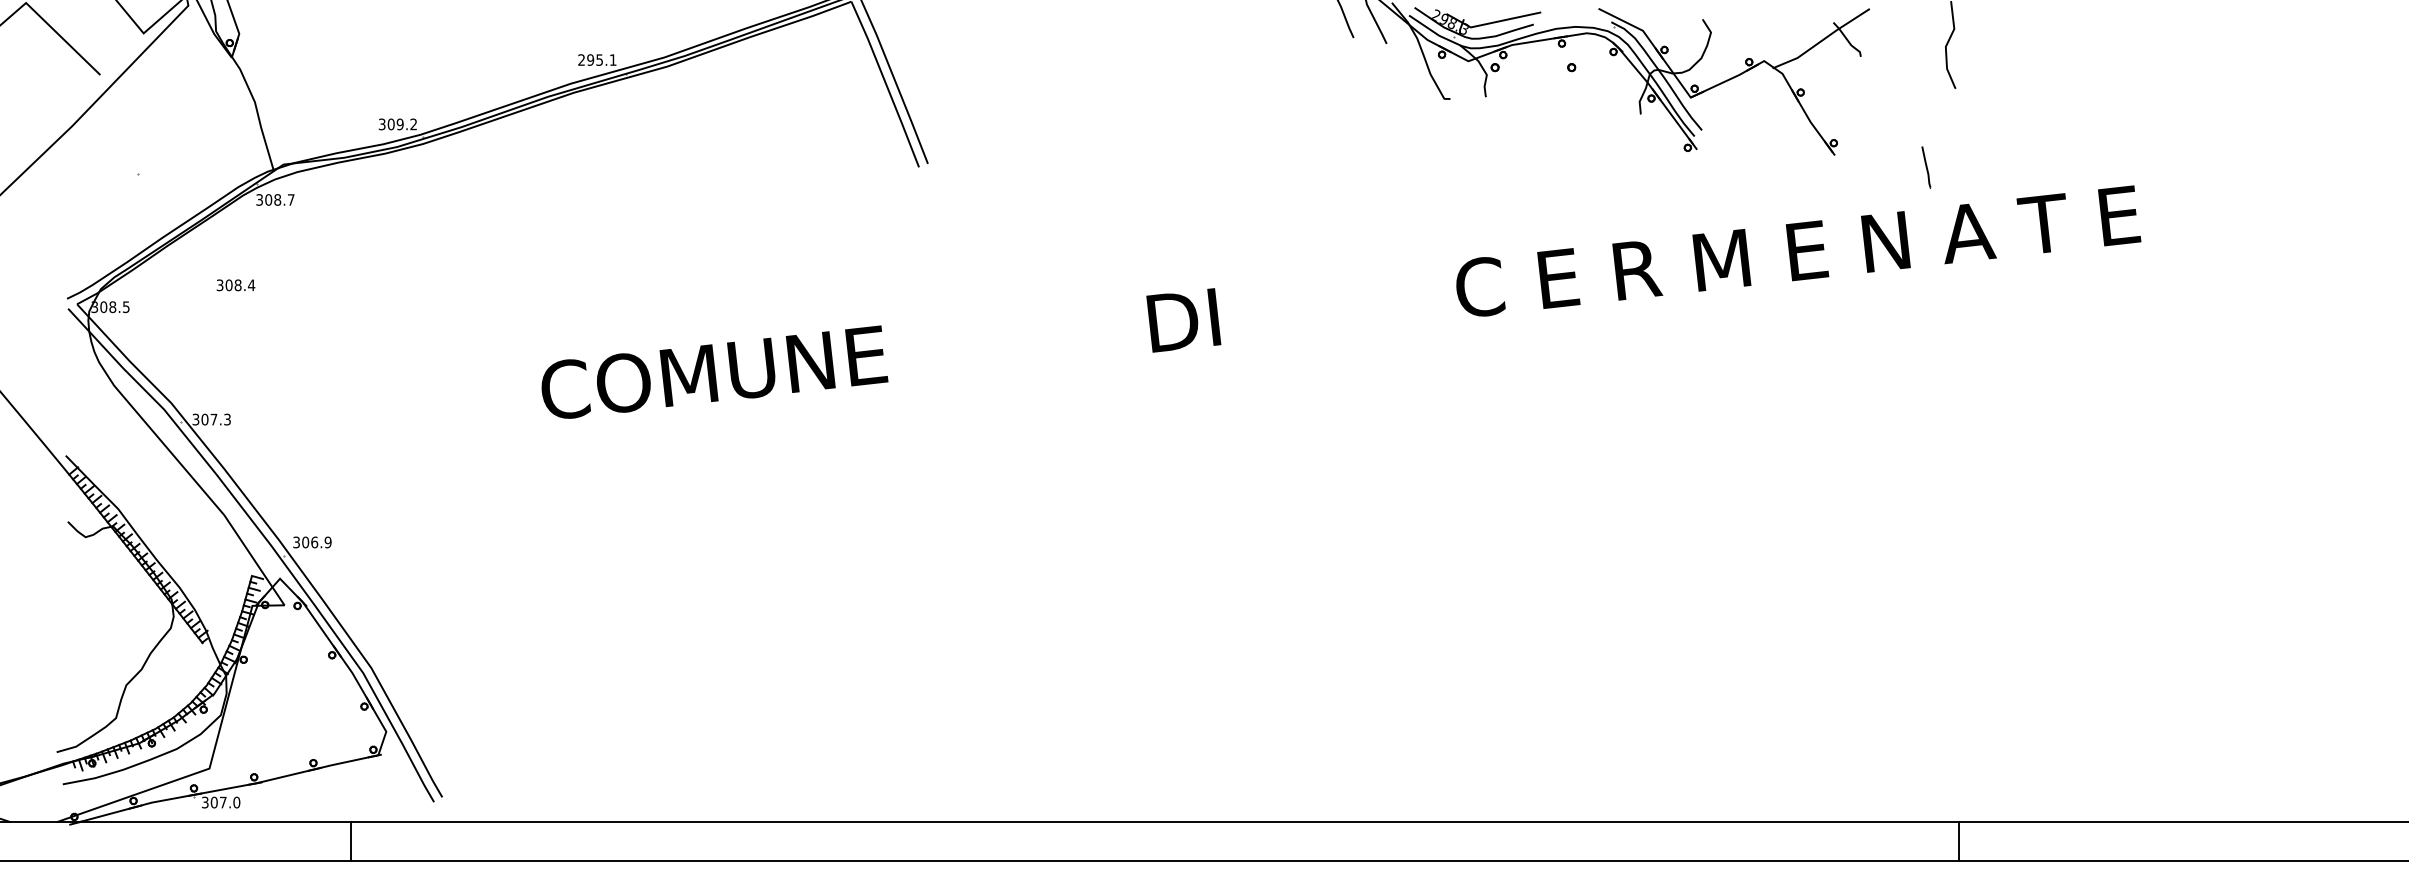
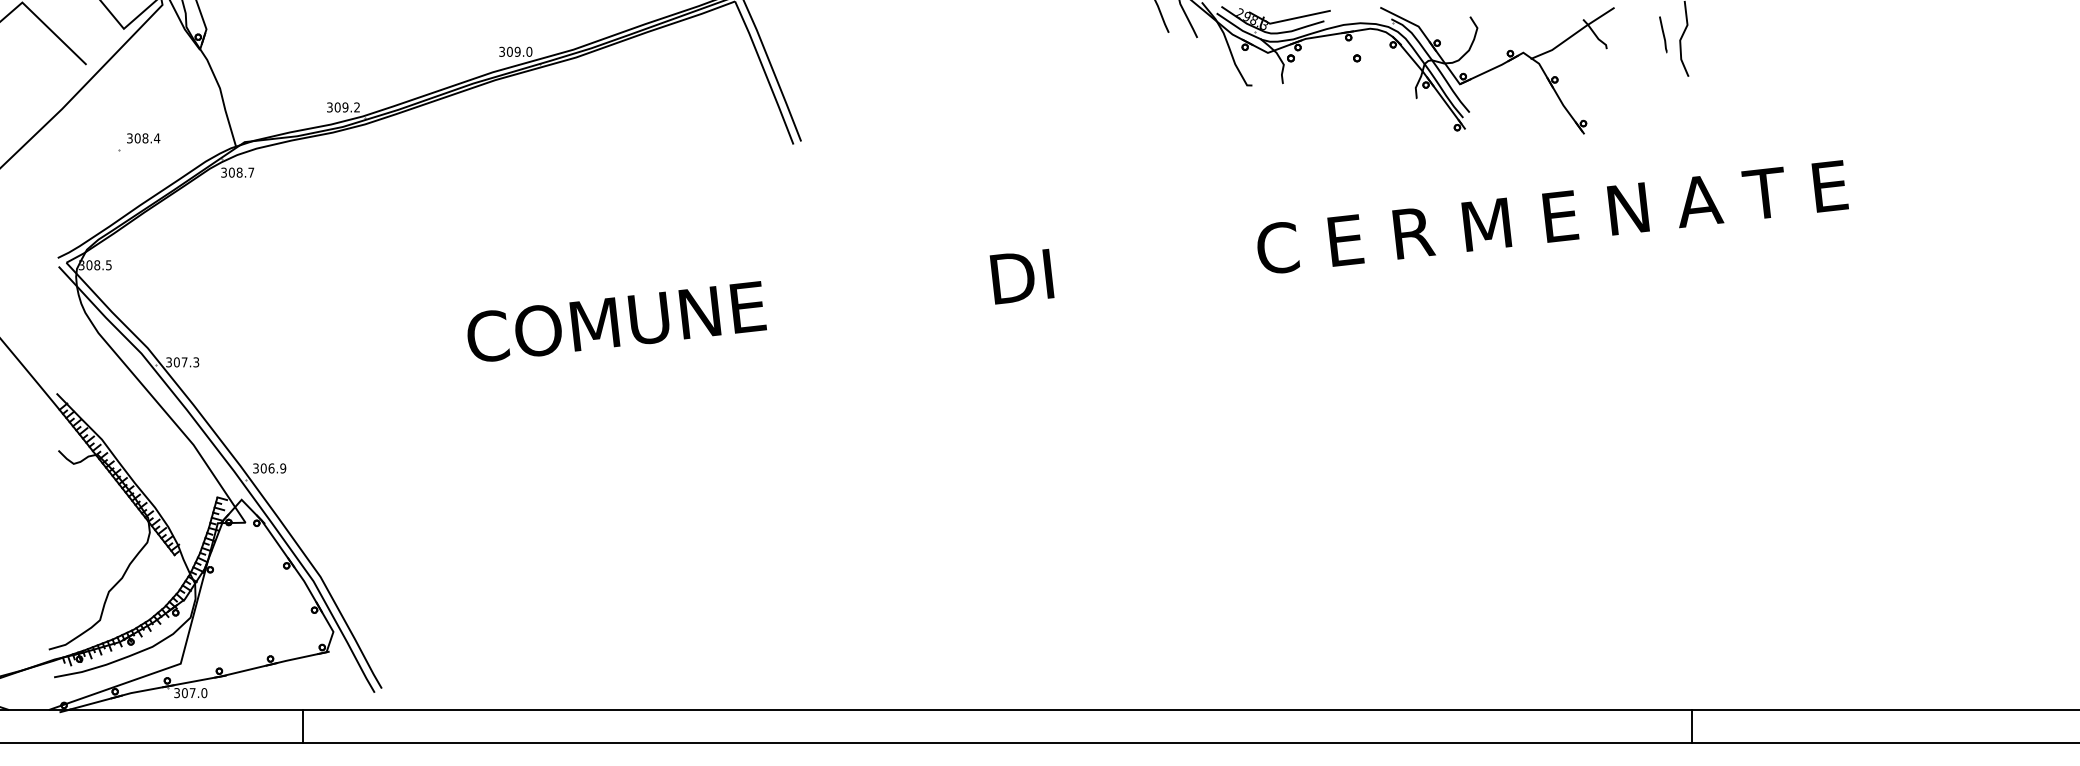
text: (597, 59) -> (515, 51), 295.1 -> 309.0
line: (1926, 167) -> (1663, 34), moved
text: (235, 285) -> (143, 138), moved

